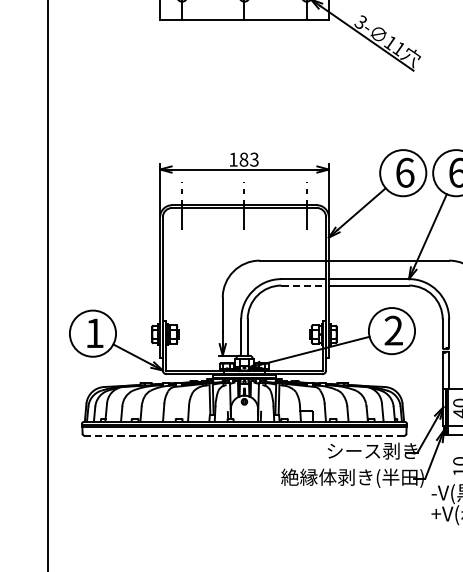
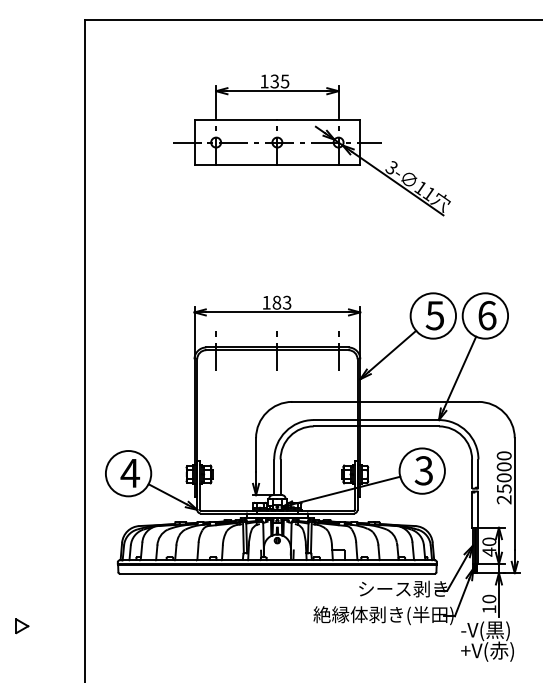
text: (404, 172) -> (434, 315), 6 -> 5
line: (303, 285) -> (335, 426), dashed -> solid
text: (393, 330) -> (423, 470), 2 -> 3
text: (94, 333) -> (130, 473), 1 -> 4
line: (243, 435) -> (276, 573), dashed -> solid

